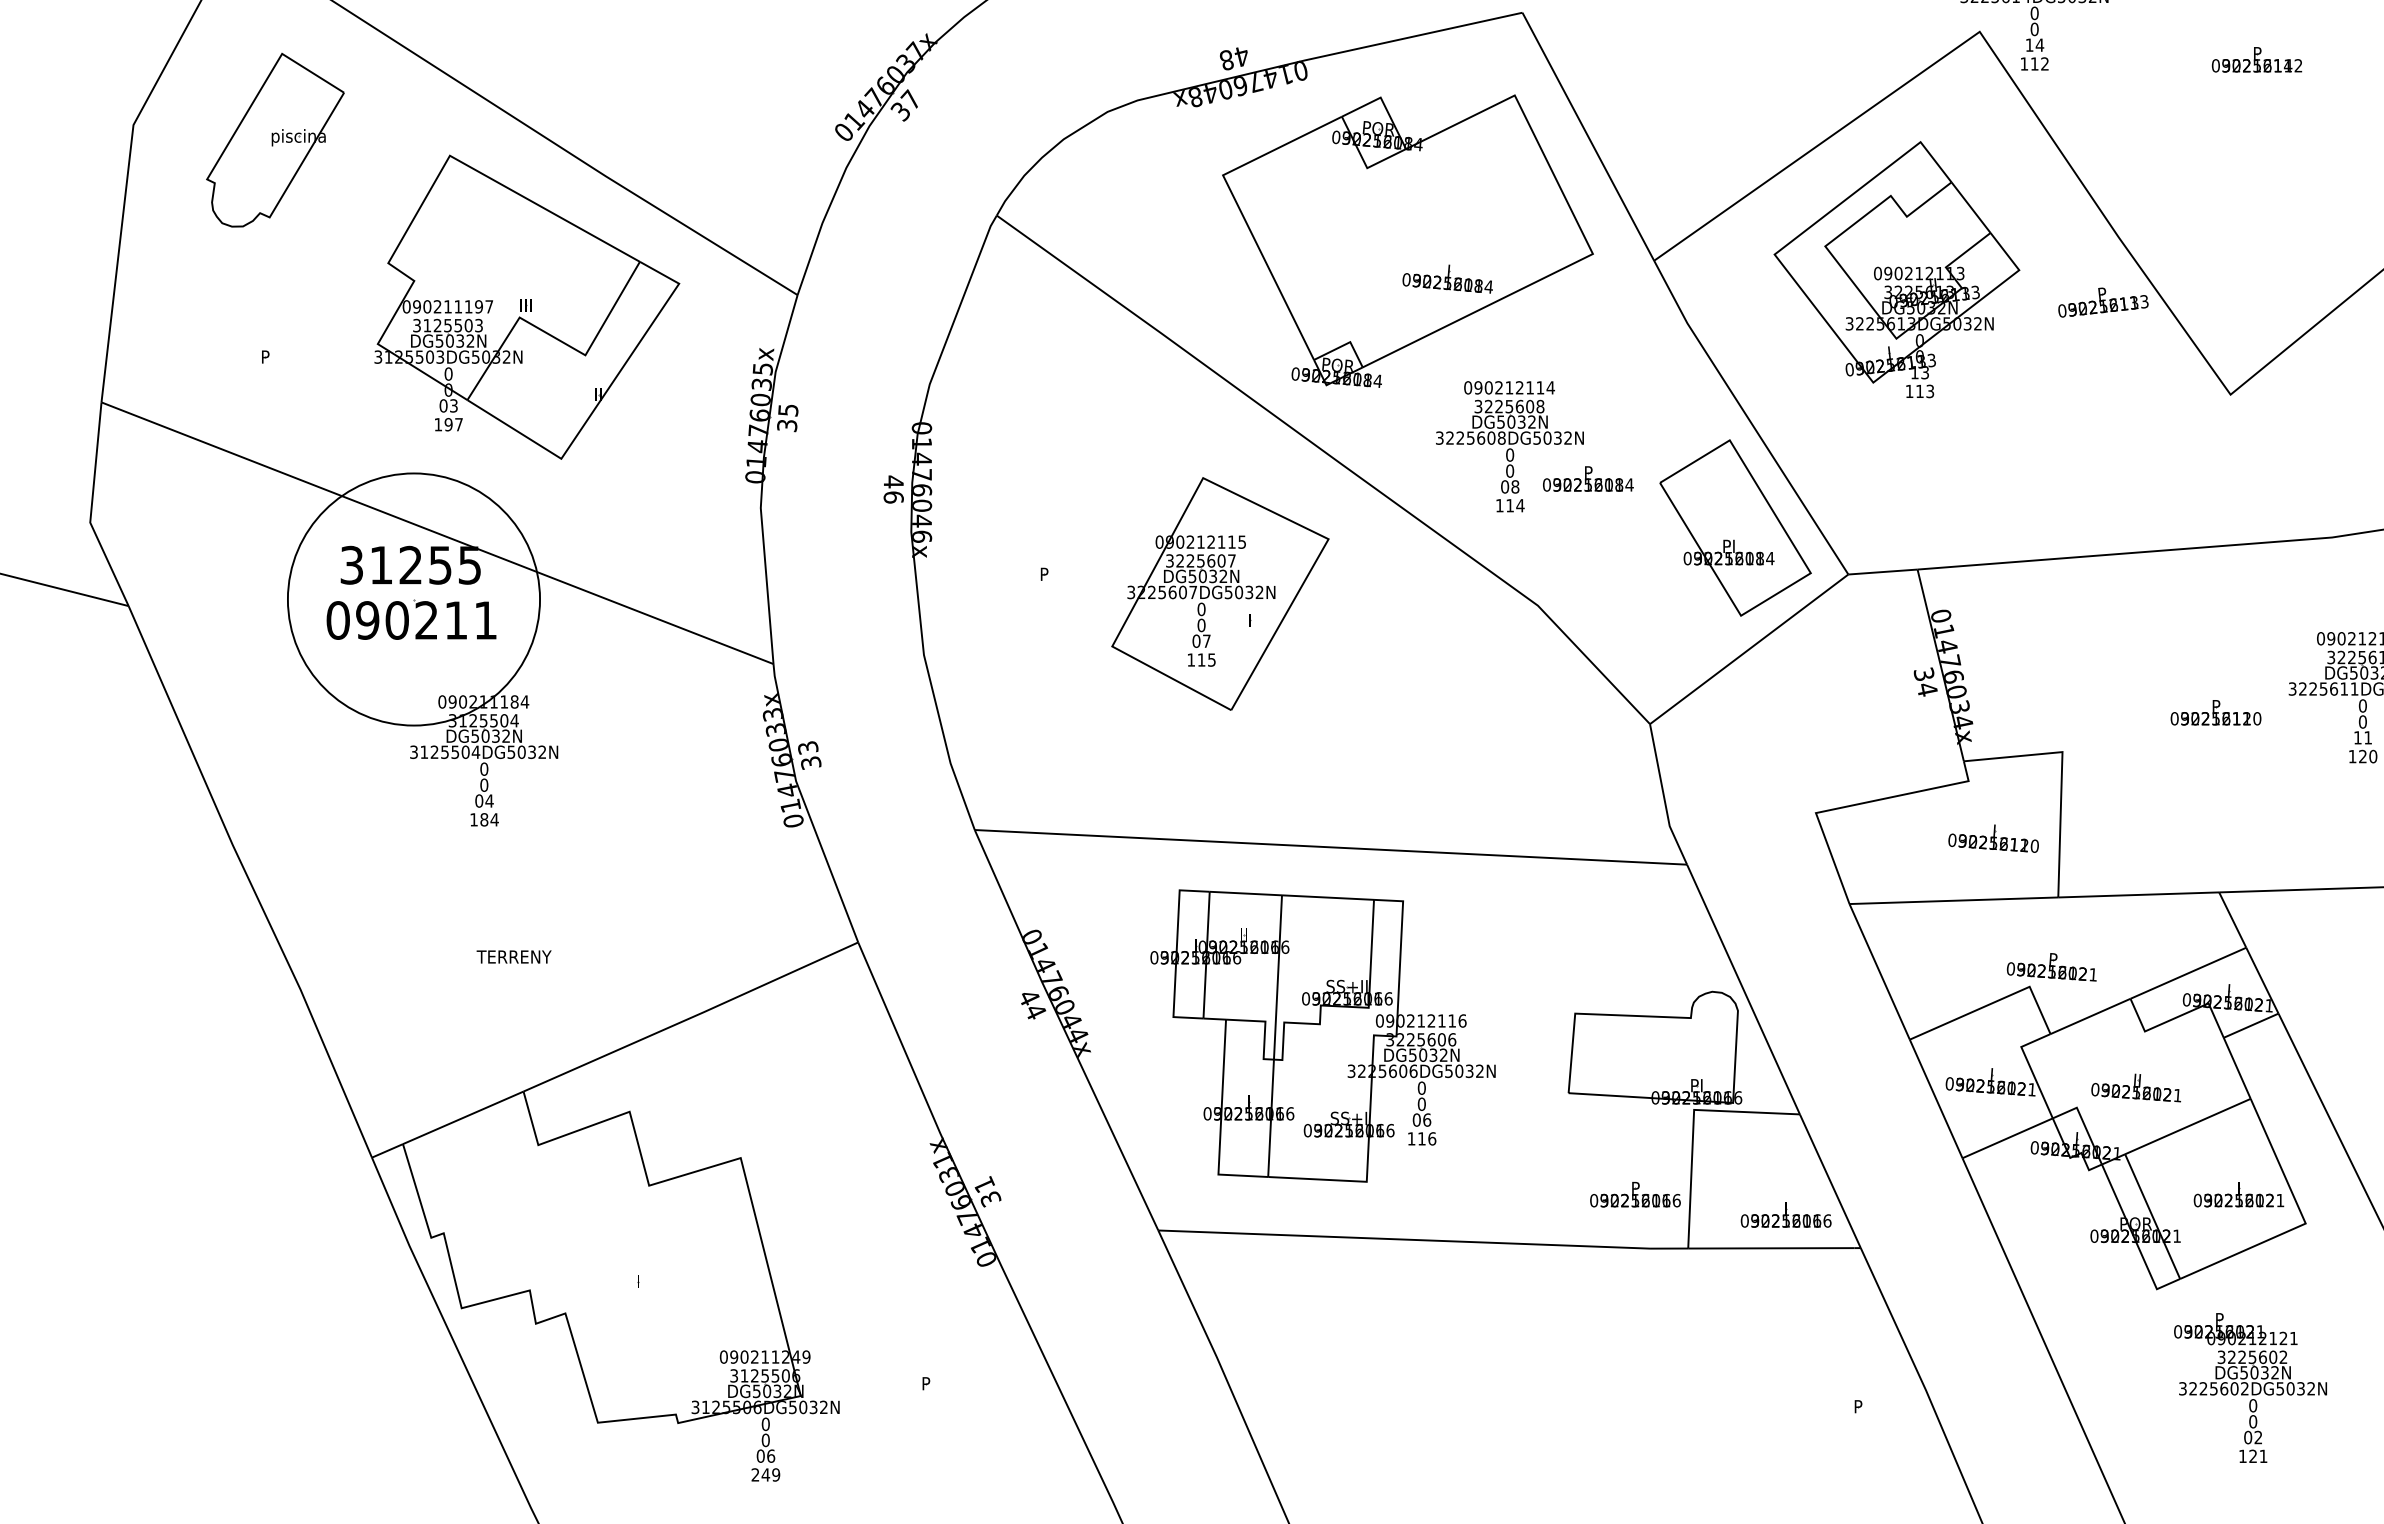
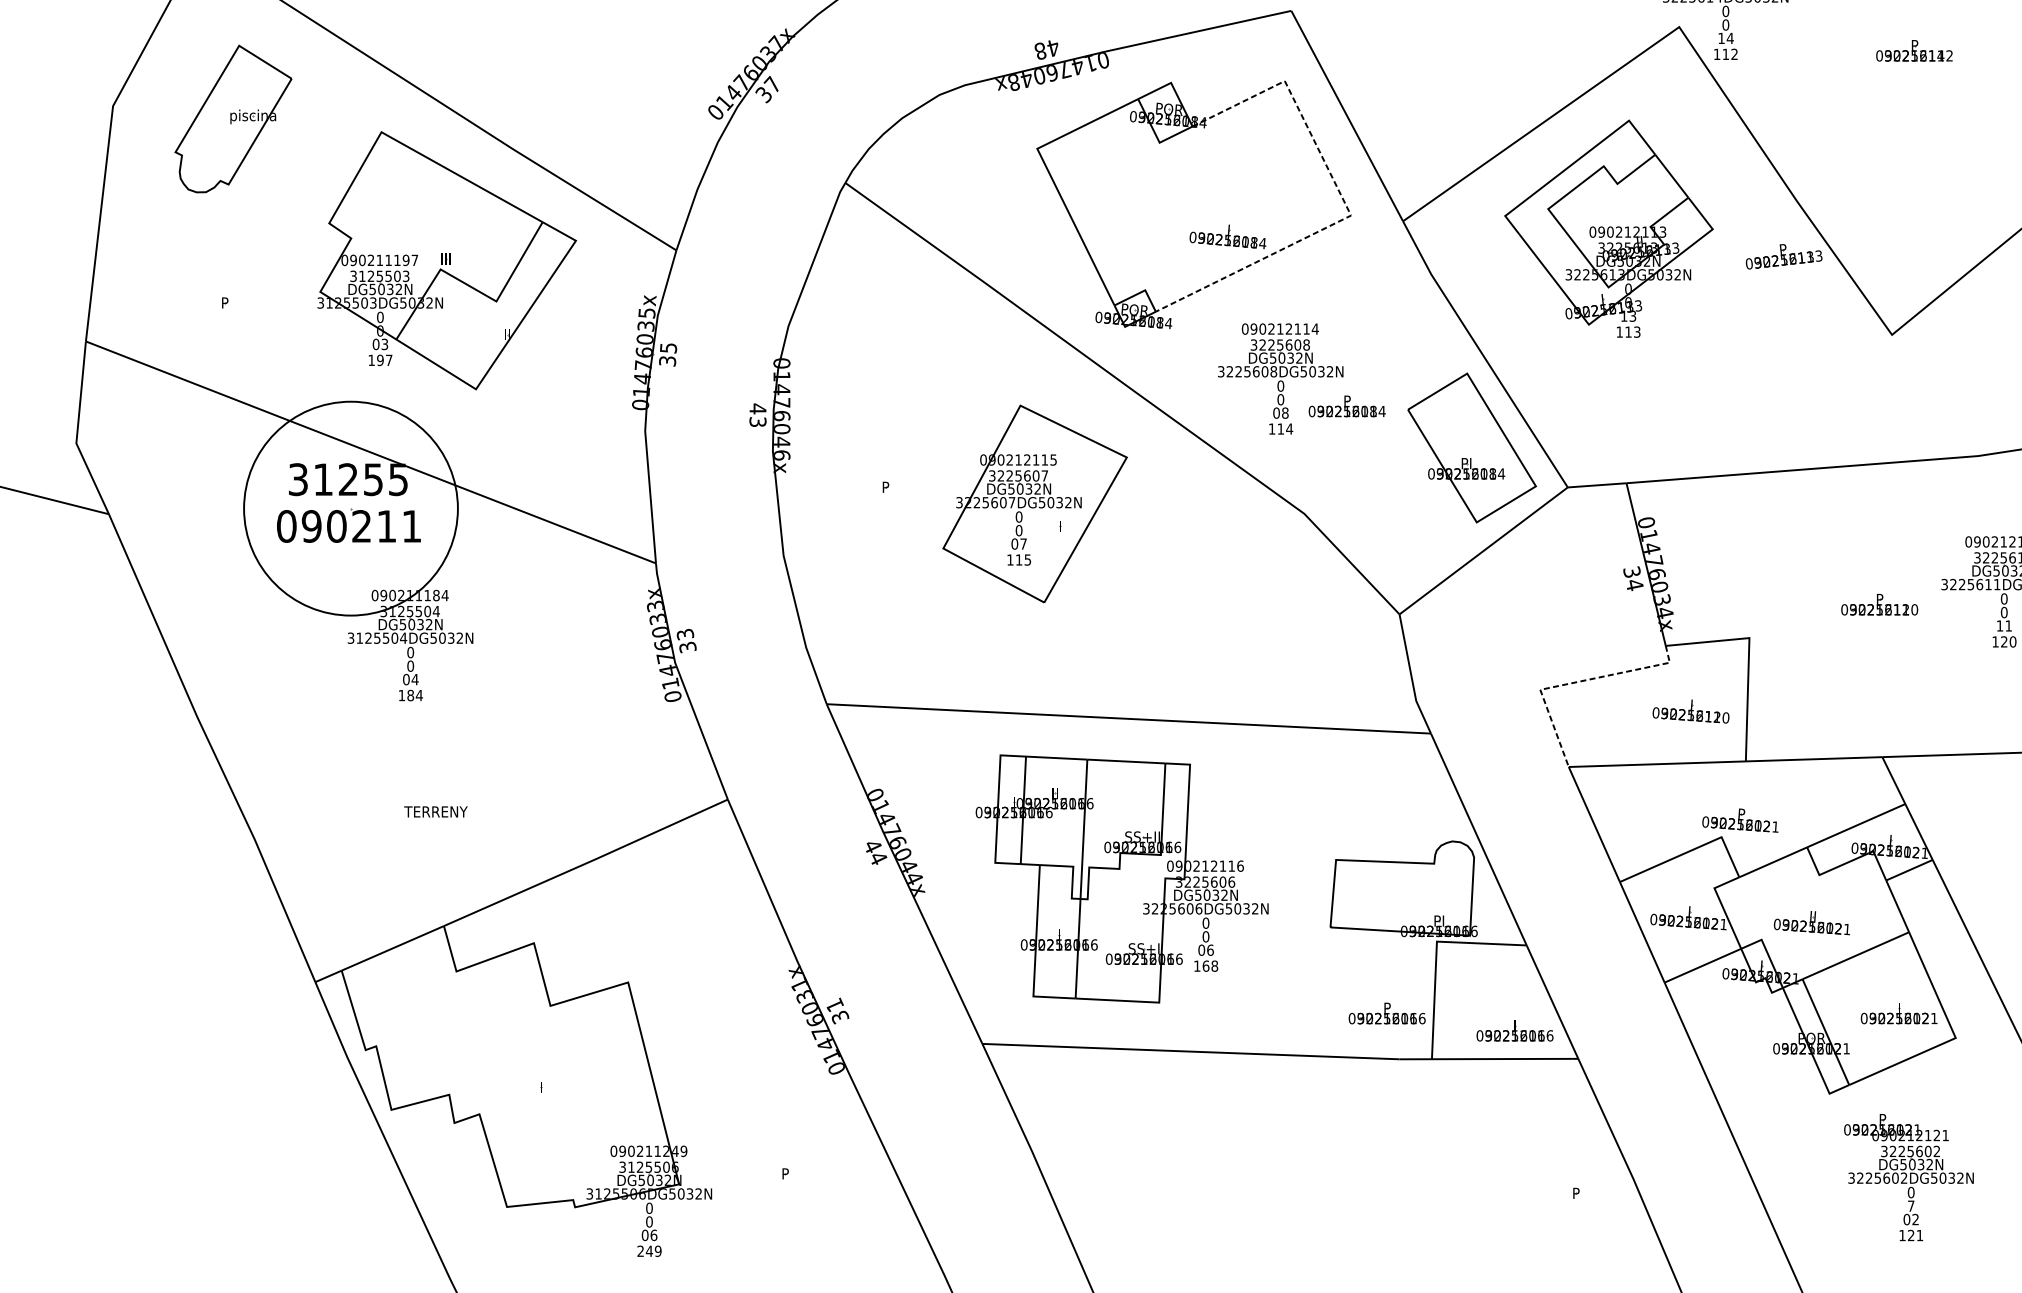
line: (1583, 235) -> (1343, 199), solid -> dashed
text: (893, 497) -> (757, 422), 46 -> 43
line: (1855, 804) -> (1573, 682), solid -> dashed
text: (1427, 1138) -> (1210, 965), 116 -> 168
text: (2253, 1421) -> (1911, 1205), 0 -> 7

